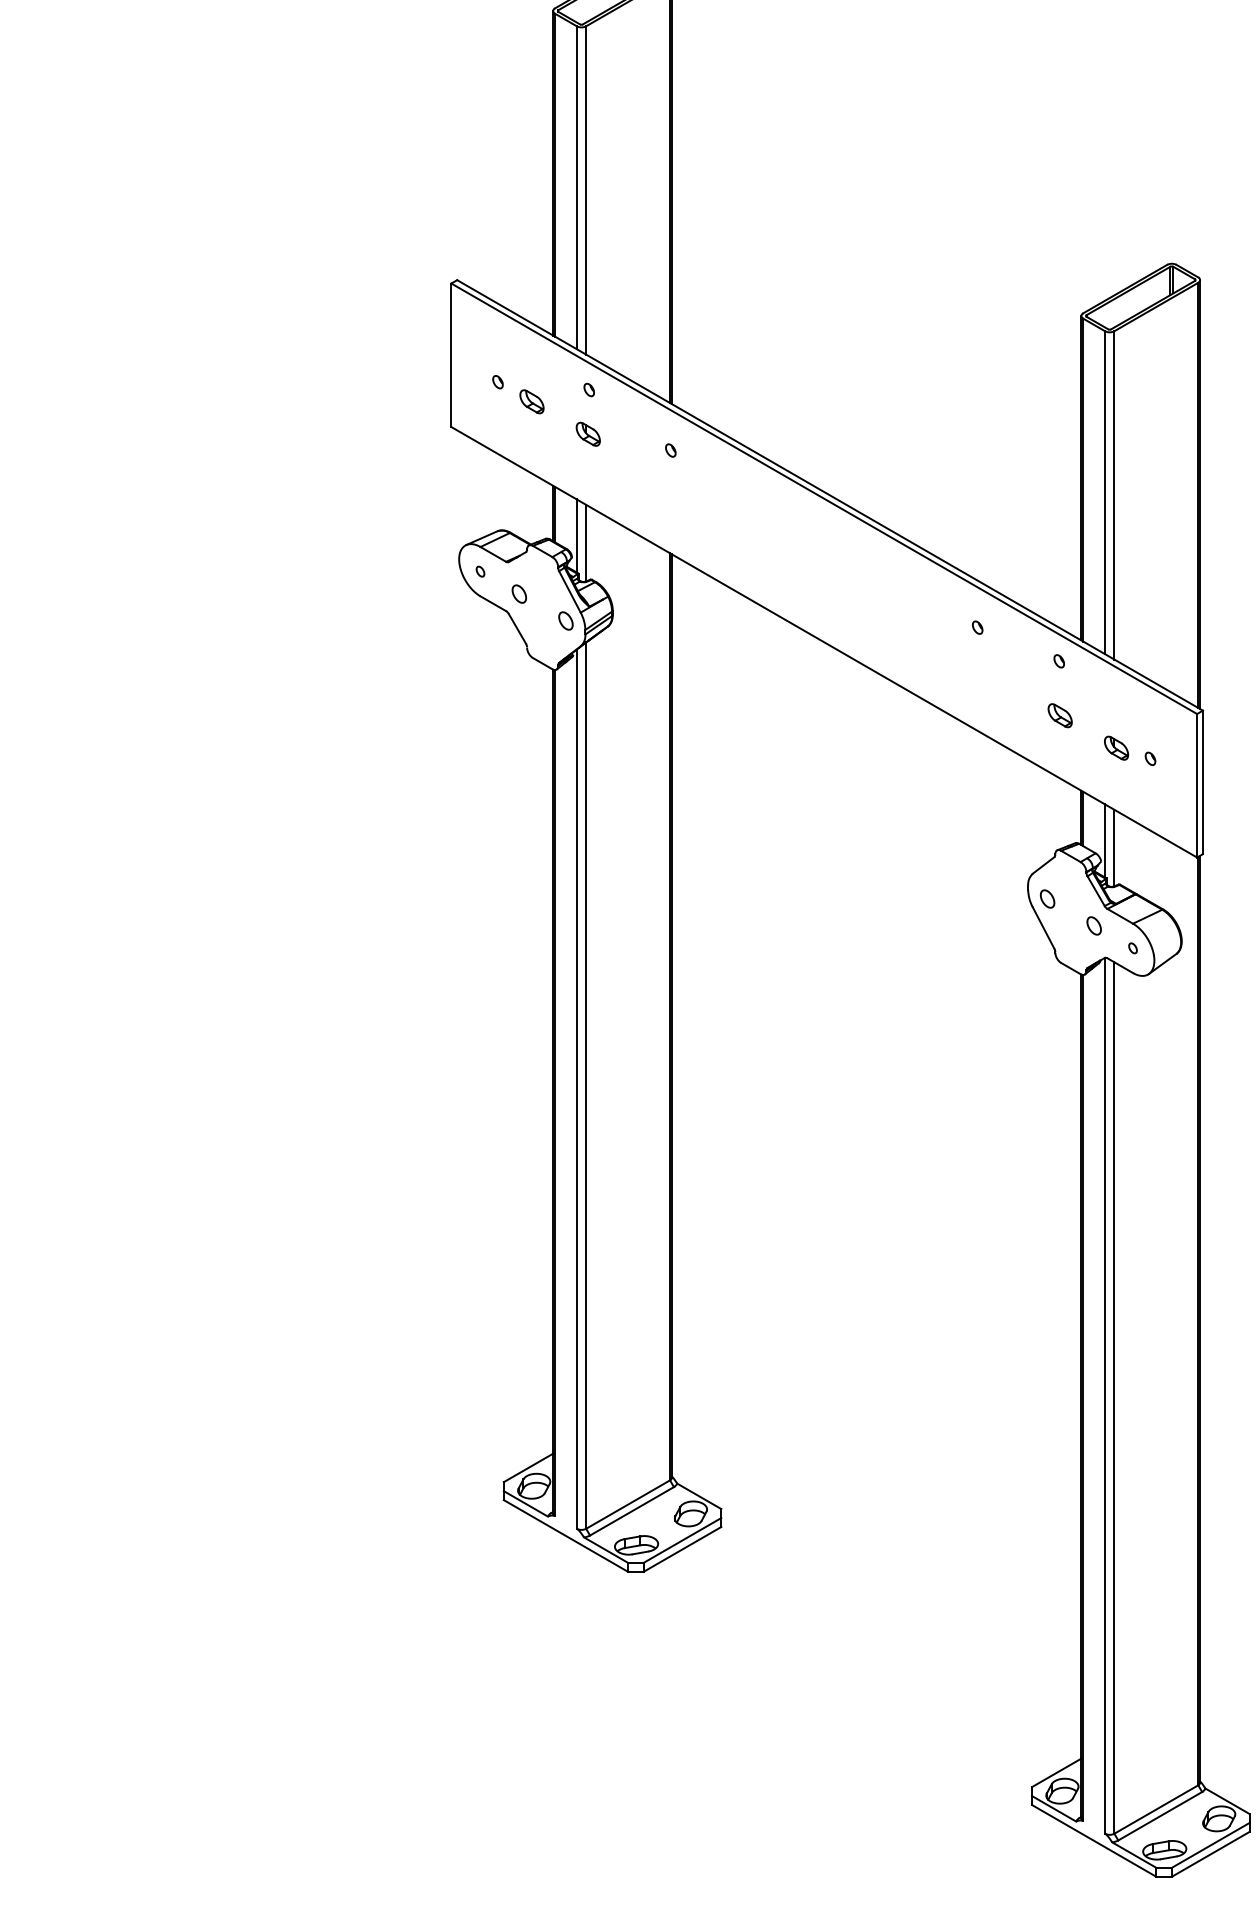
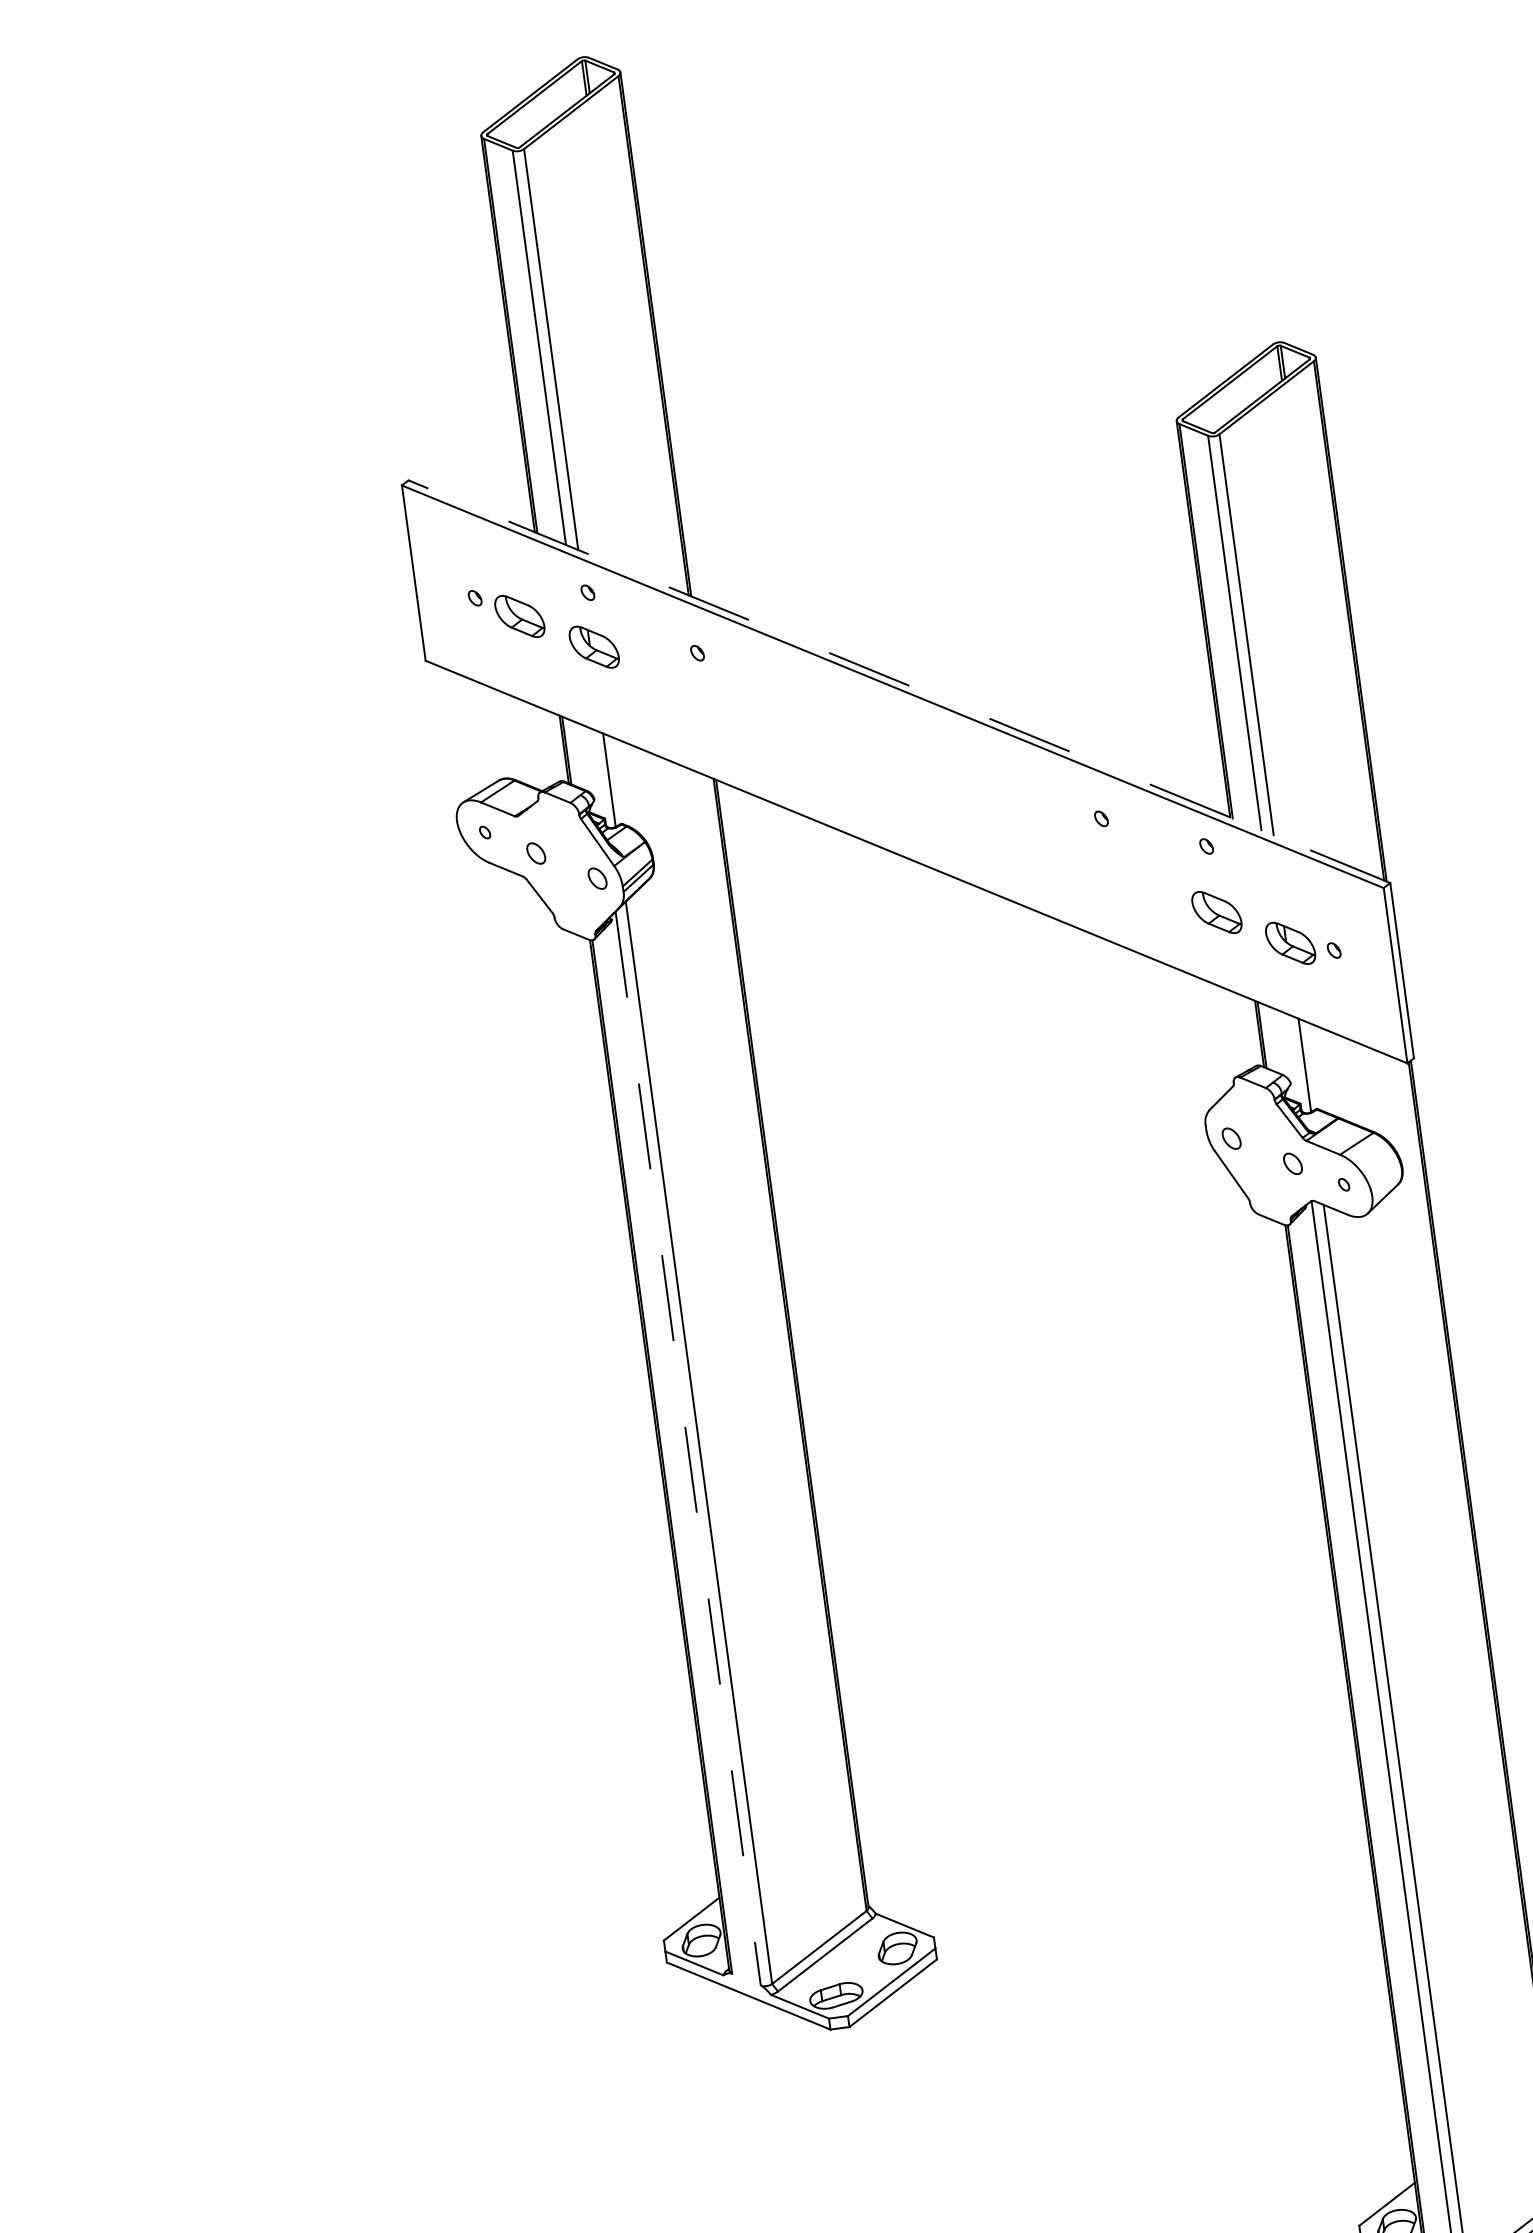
part: (531, 401) -> (519, 616), size x1.6
part: (587, 433) -> (592, 646), size x1.6
line: (830, 495) -> (899, 681), solid -> dashed
line: (576, 535) -> (596, 772), removed
part: (1059, 715) -> (1215, 912), size x1.6
part: (1116, 747) -> (1290, 942), size x1.6
line: (1105, 840) -> (1292, 1057), removed
line: (576, 1089) -> (687, 1449), solid -> dashed

